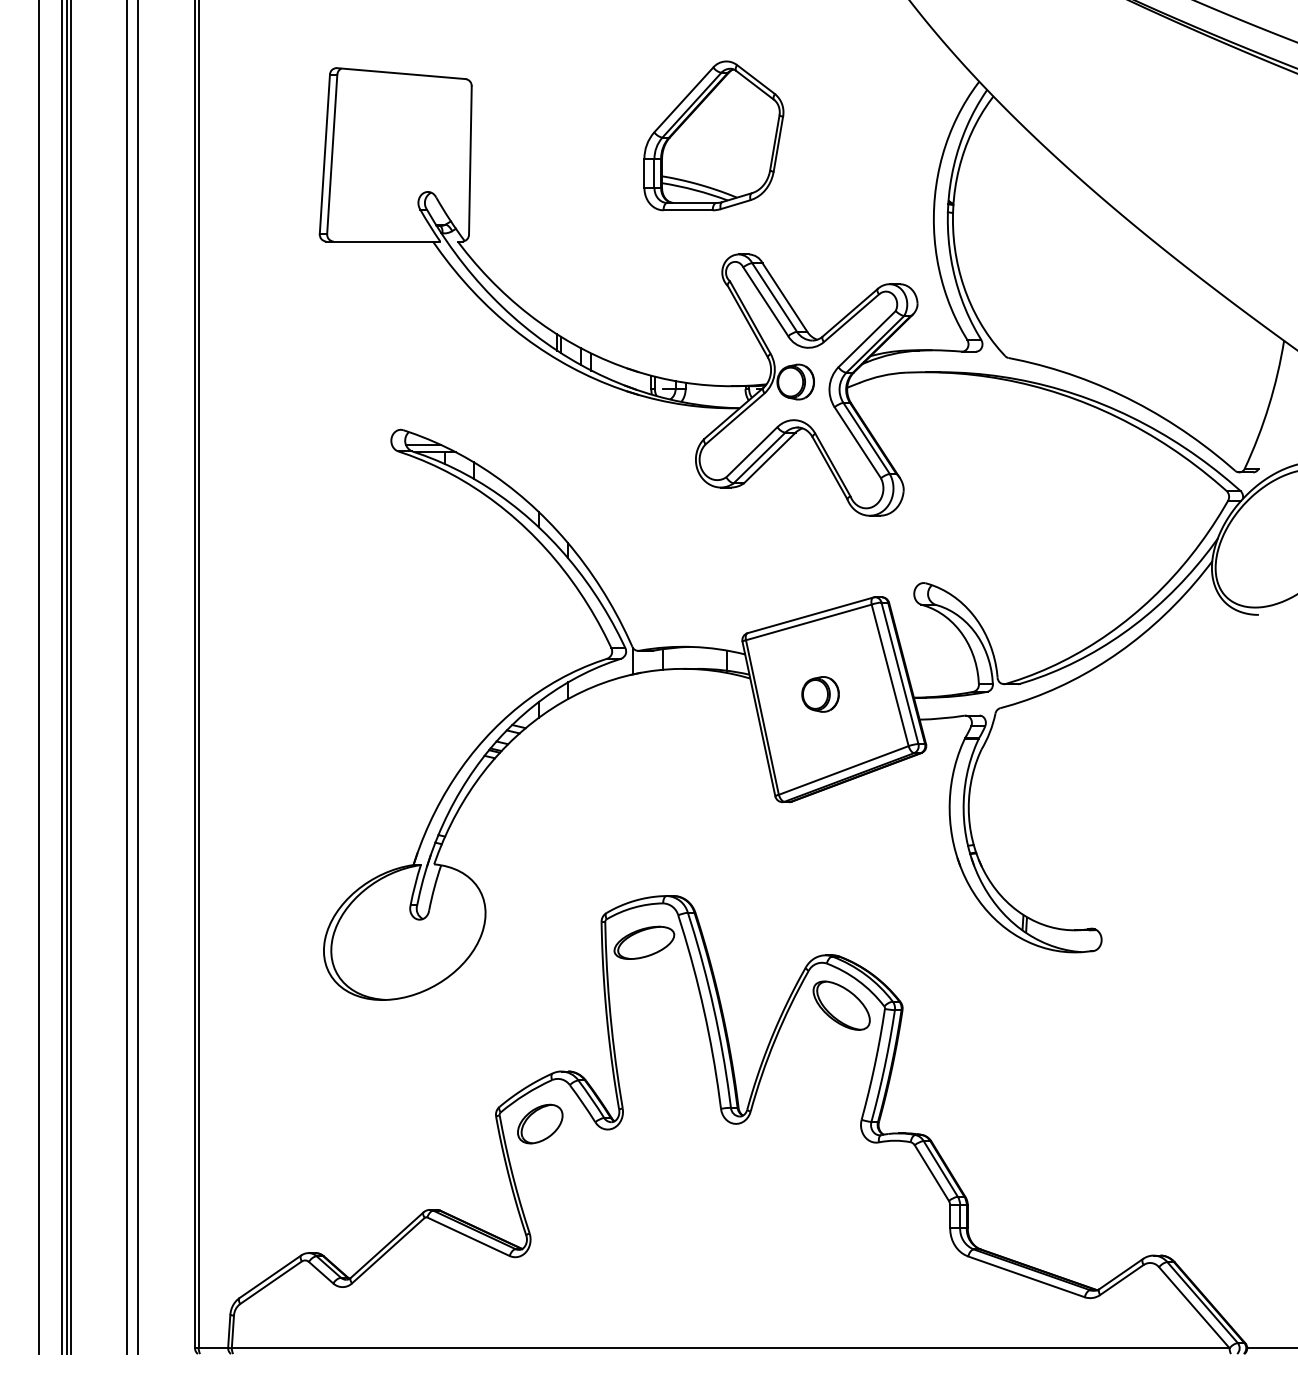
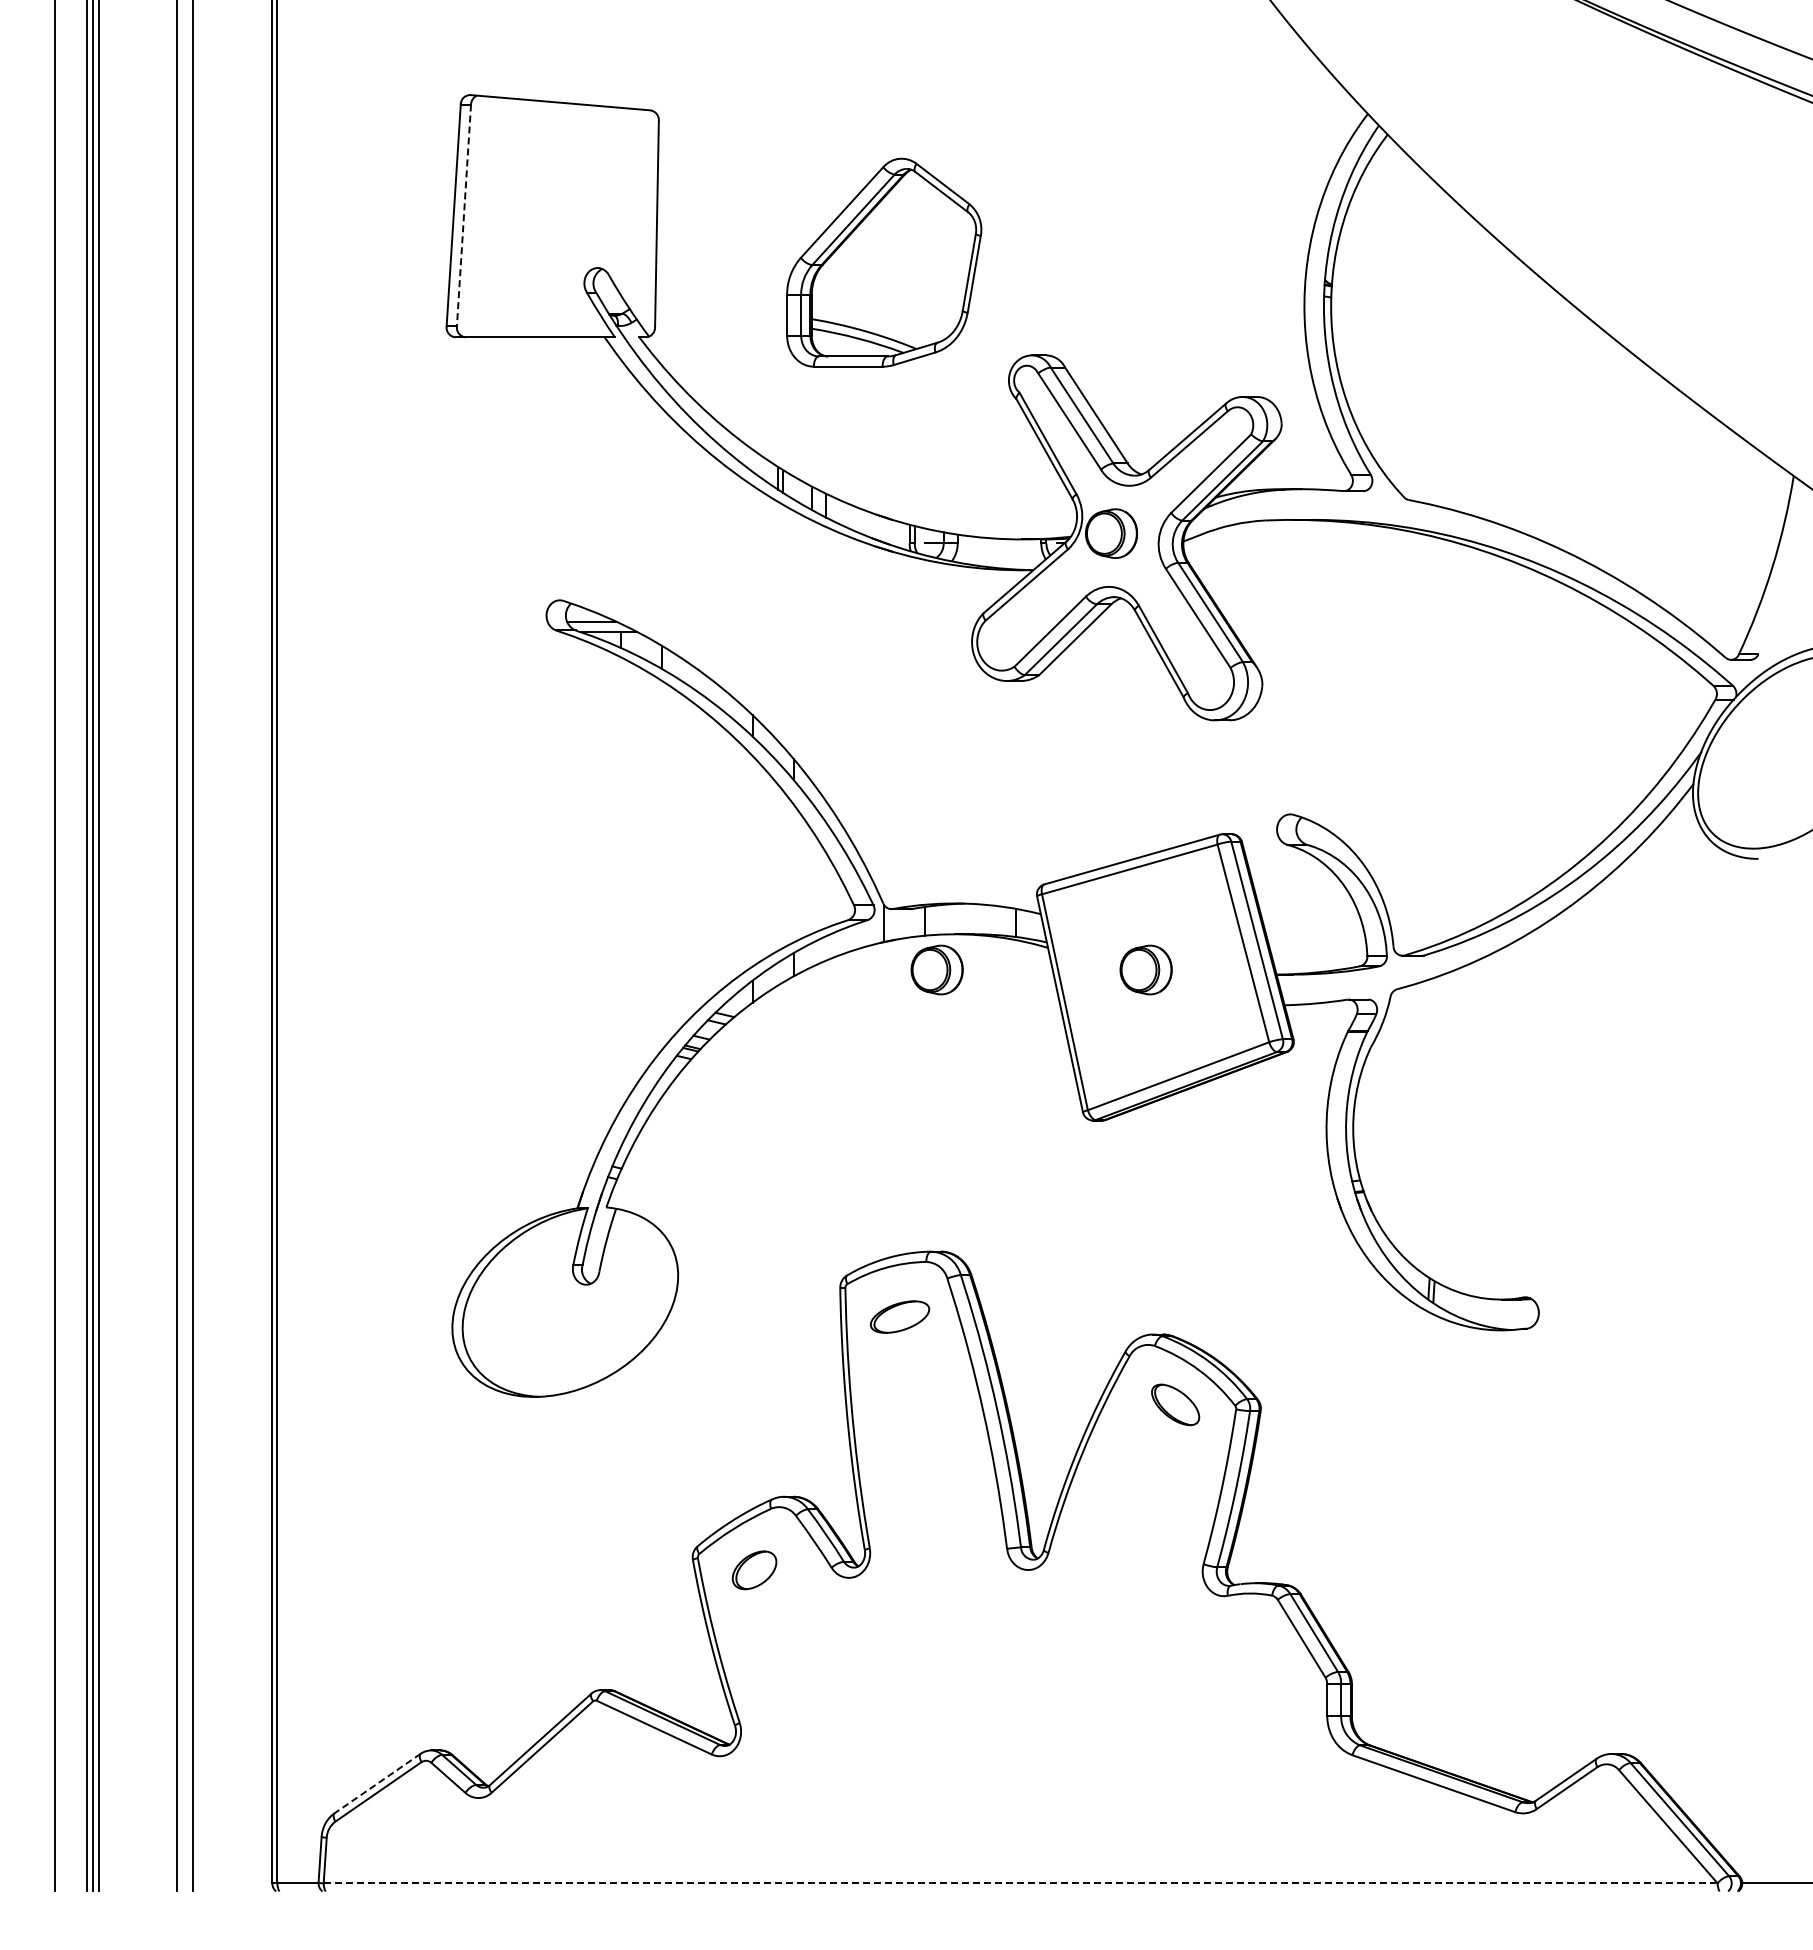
part: (714, 135) -> (884, 262), moved
line: (331, 154) -> (463, 215), solid -> dashed
part: (670, 694) -> (936, 969), added
part: (643, 942) -> (899, 1316), size x0.7
part: (841, 1005) -> (1175, 1404), size x0.6
part: (540, 1124) -> (754, 1570), size x0.7
line: (270, 1276) -> (377, 1783), solid -> dashed
line: (730, 1348) -> (1020, 1883), solid -> dashed

